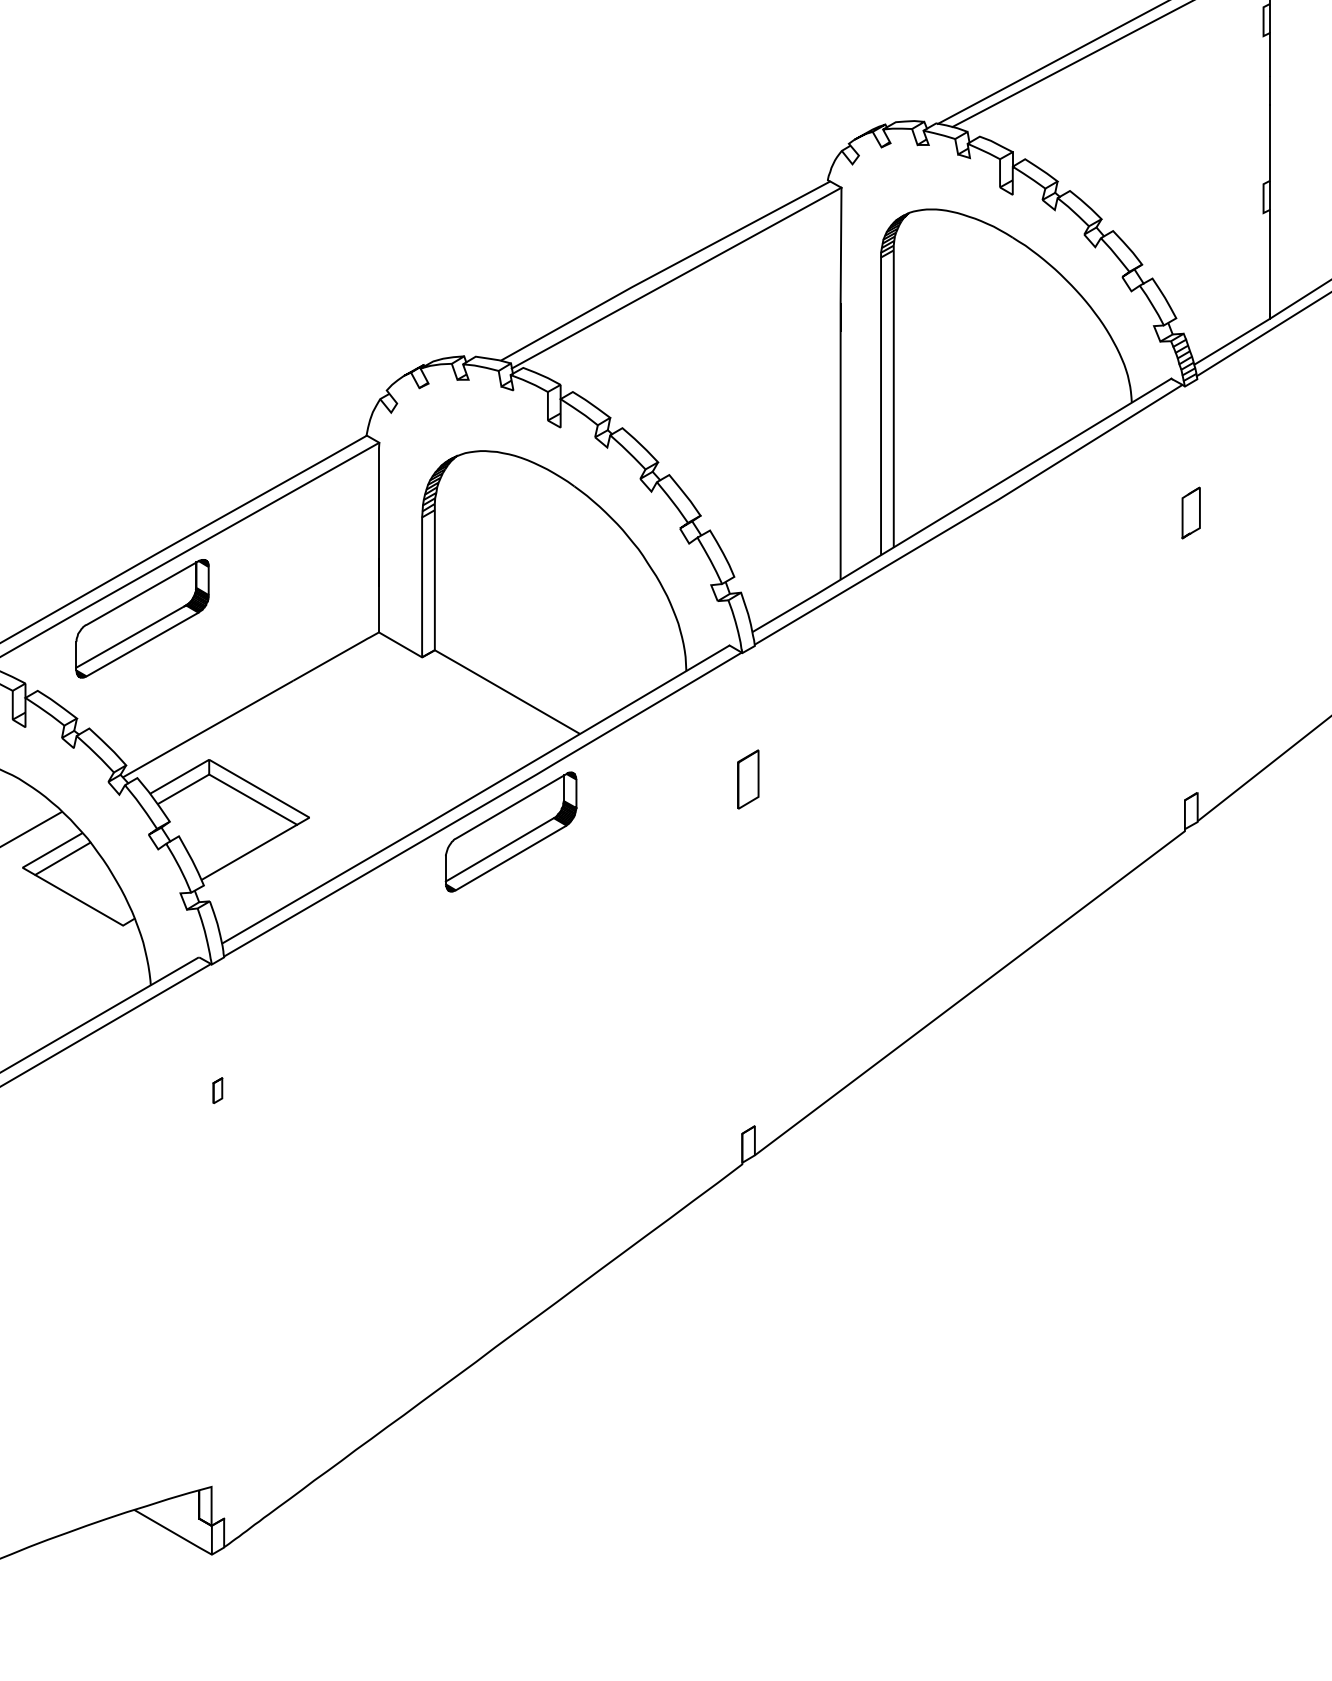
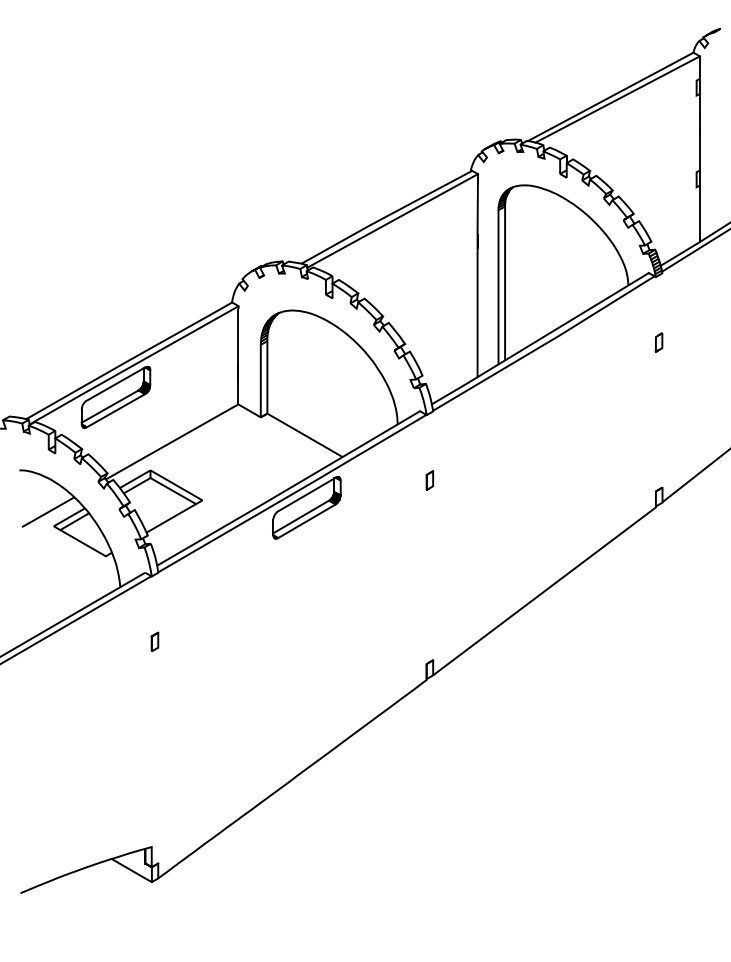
part: (1189, 512) -> (658, 342), size x0.71
part: (747, 779) -> (429, 480), size x0.62
part: (216, 1090) -> (154, 641), size x1.43

